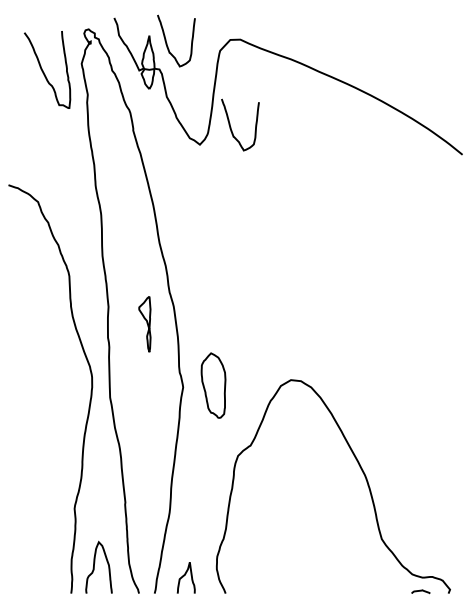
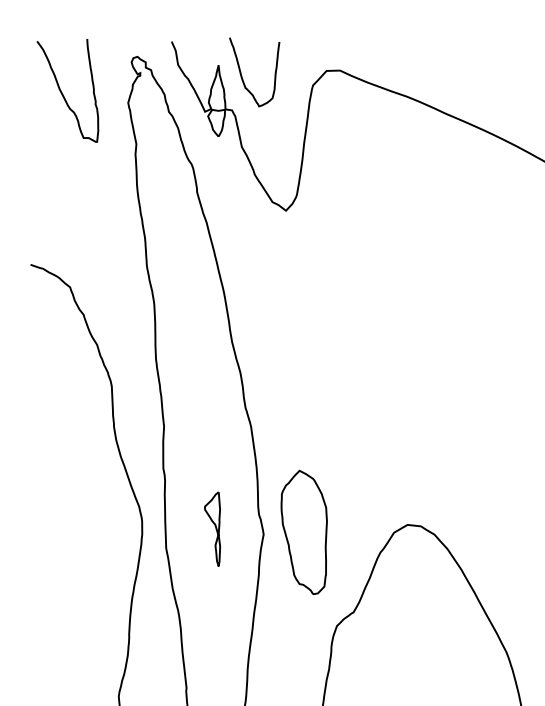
curve: (43, 70) -> (62, 91), moved
curve: (231, 127) -> (328, 187), removed
part: (144, 324) -> (212, 529), moved
part: (213, 385) -> (304, 532), size x1.43

